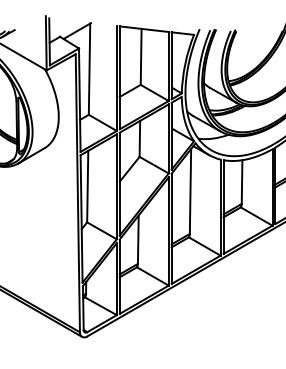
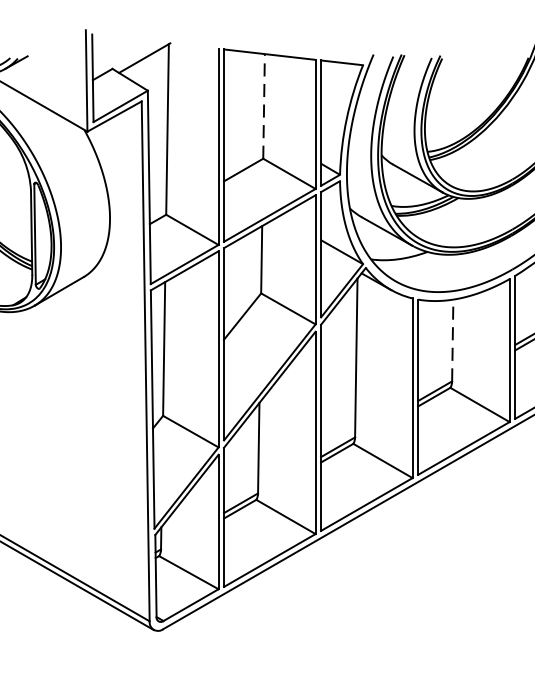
line: (141, 56) -> (264, 105), solid -> dashed
line: (242, 182) -> (453, 341), solid -> dashed

